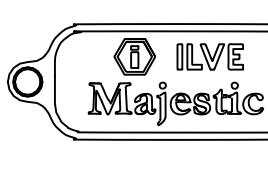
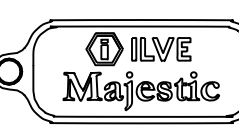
part: (210, 56) -> (161, 48), moved

